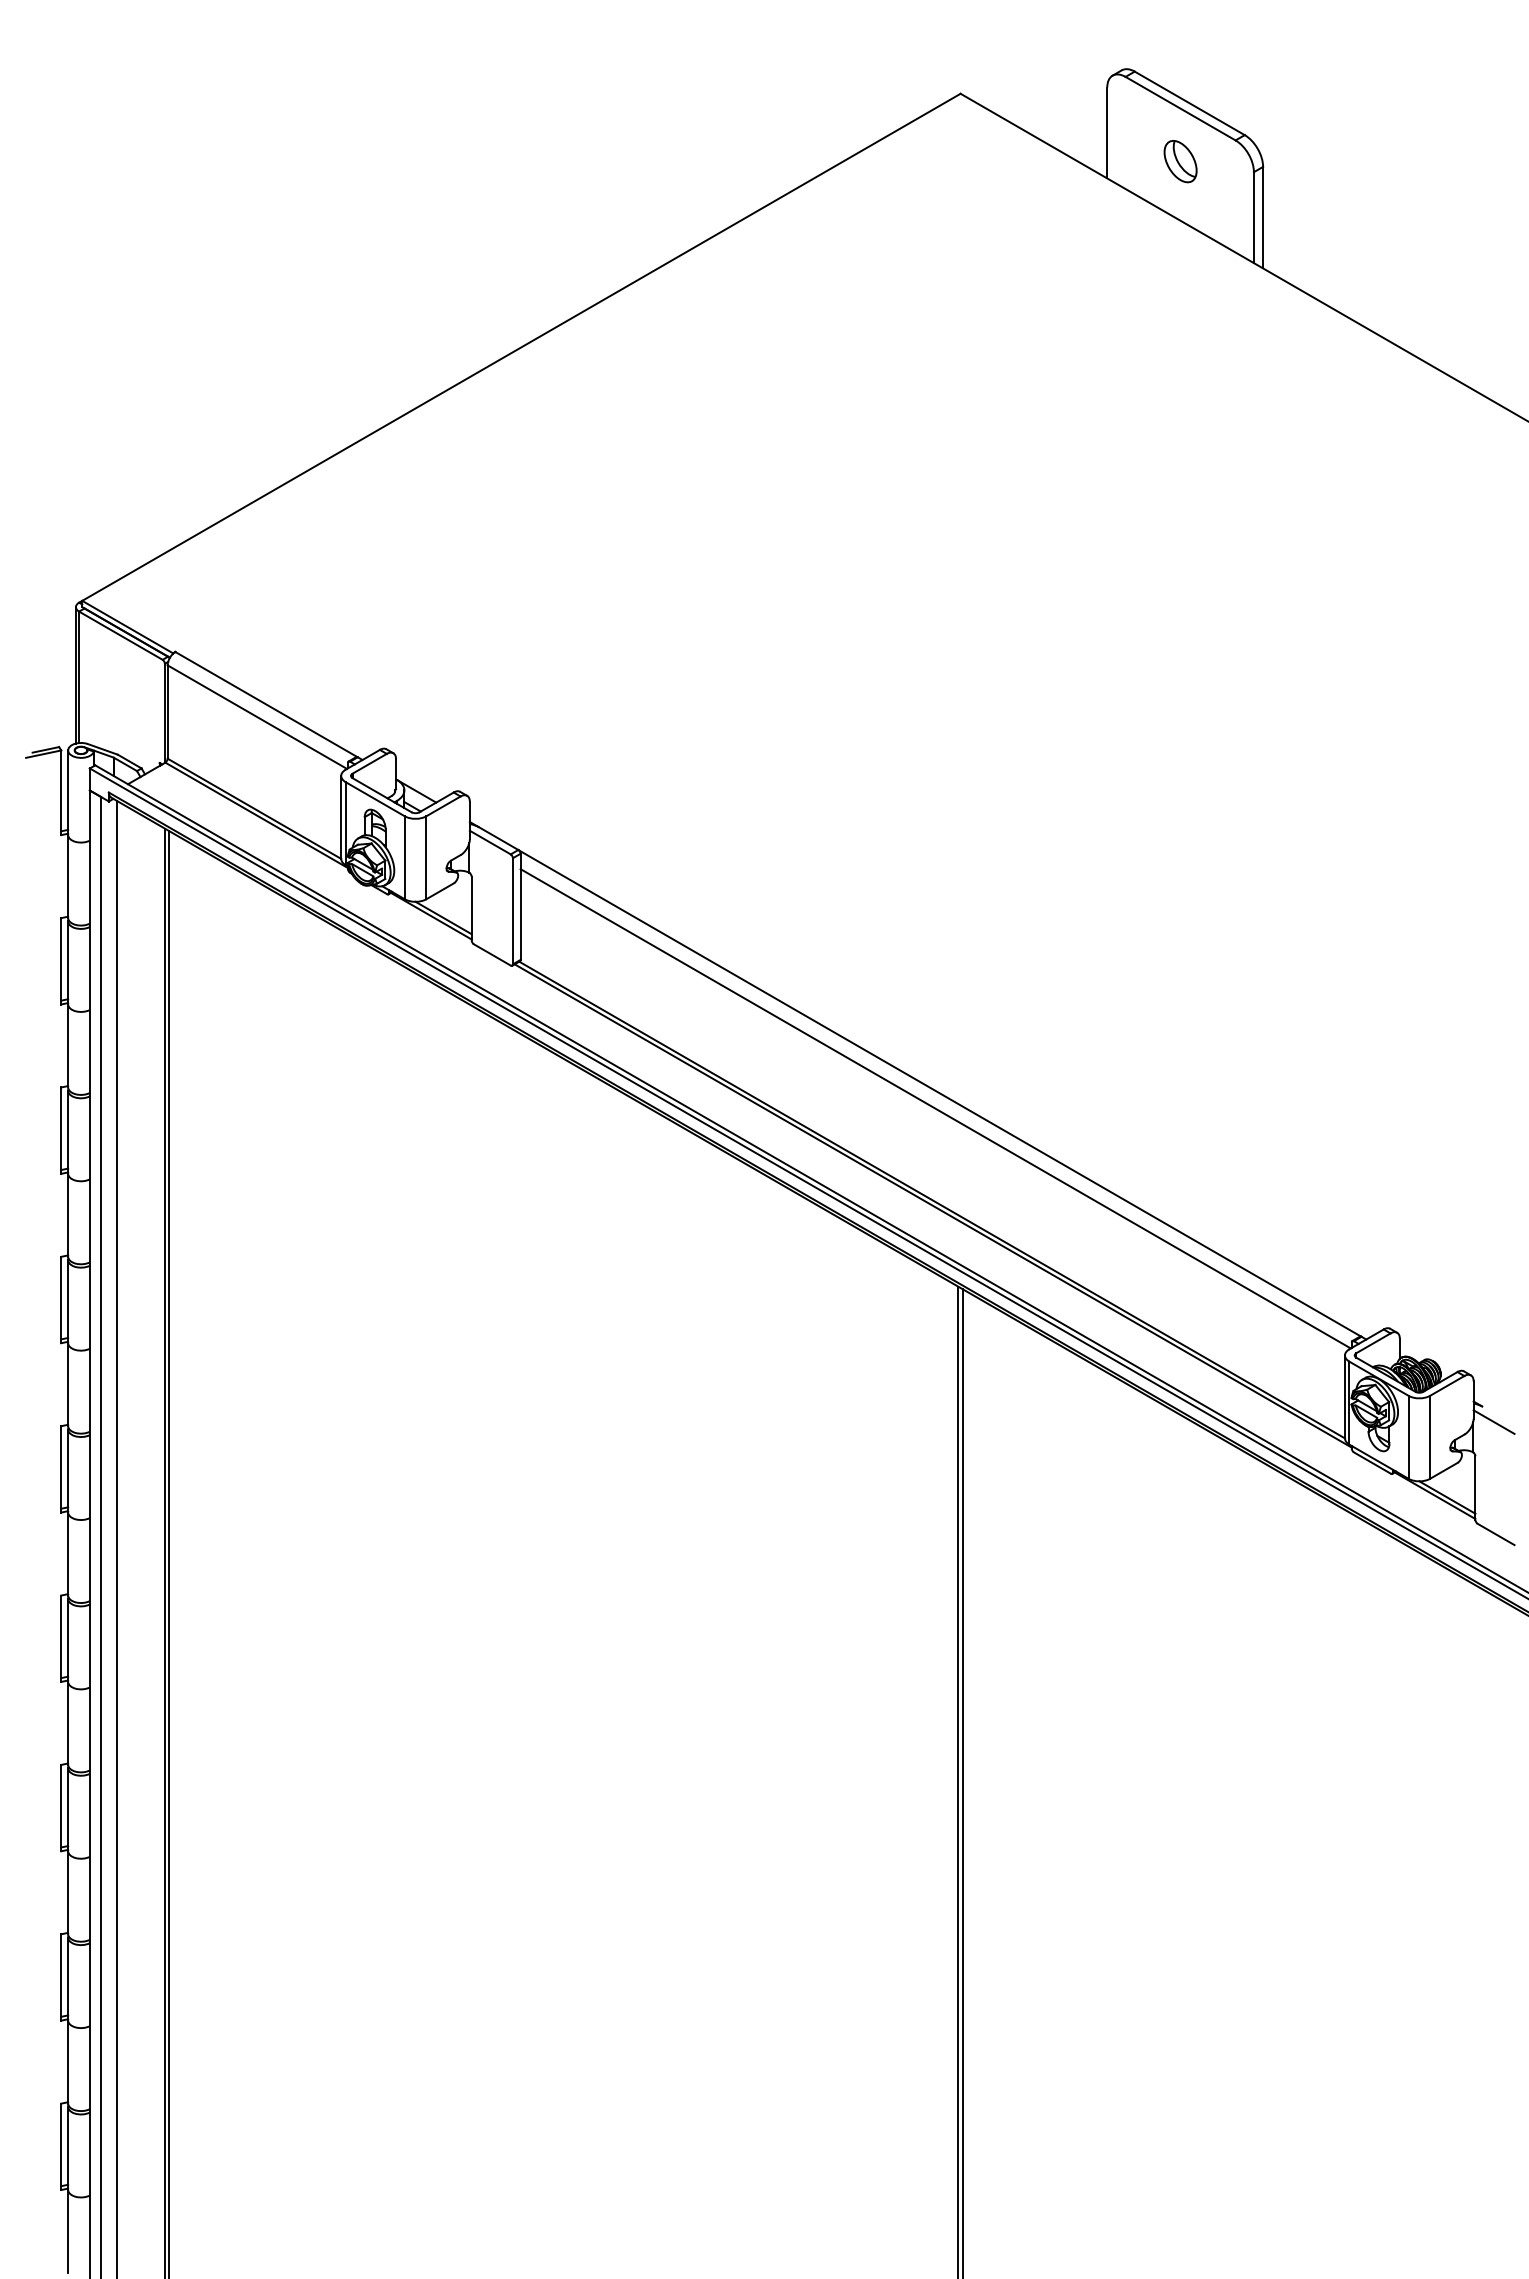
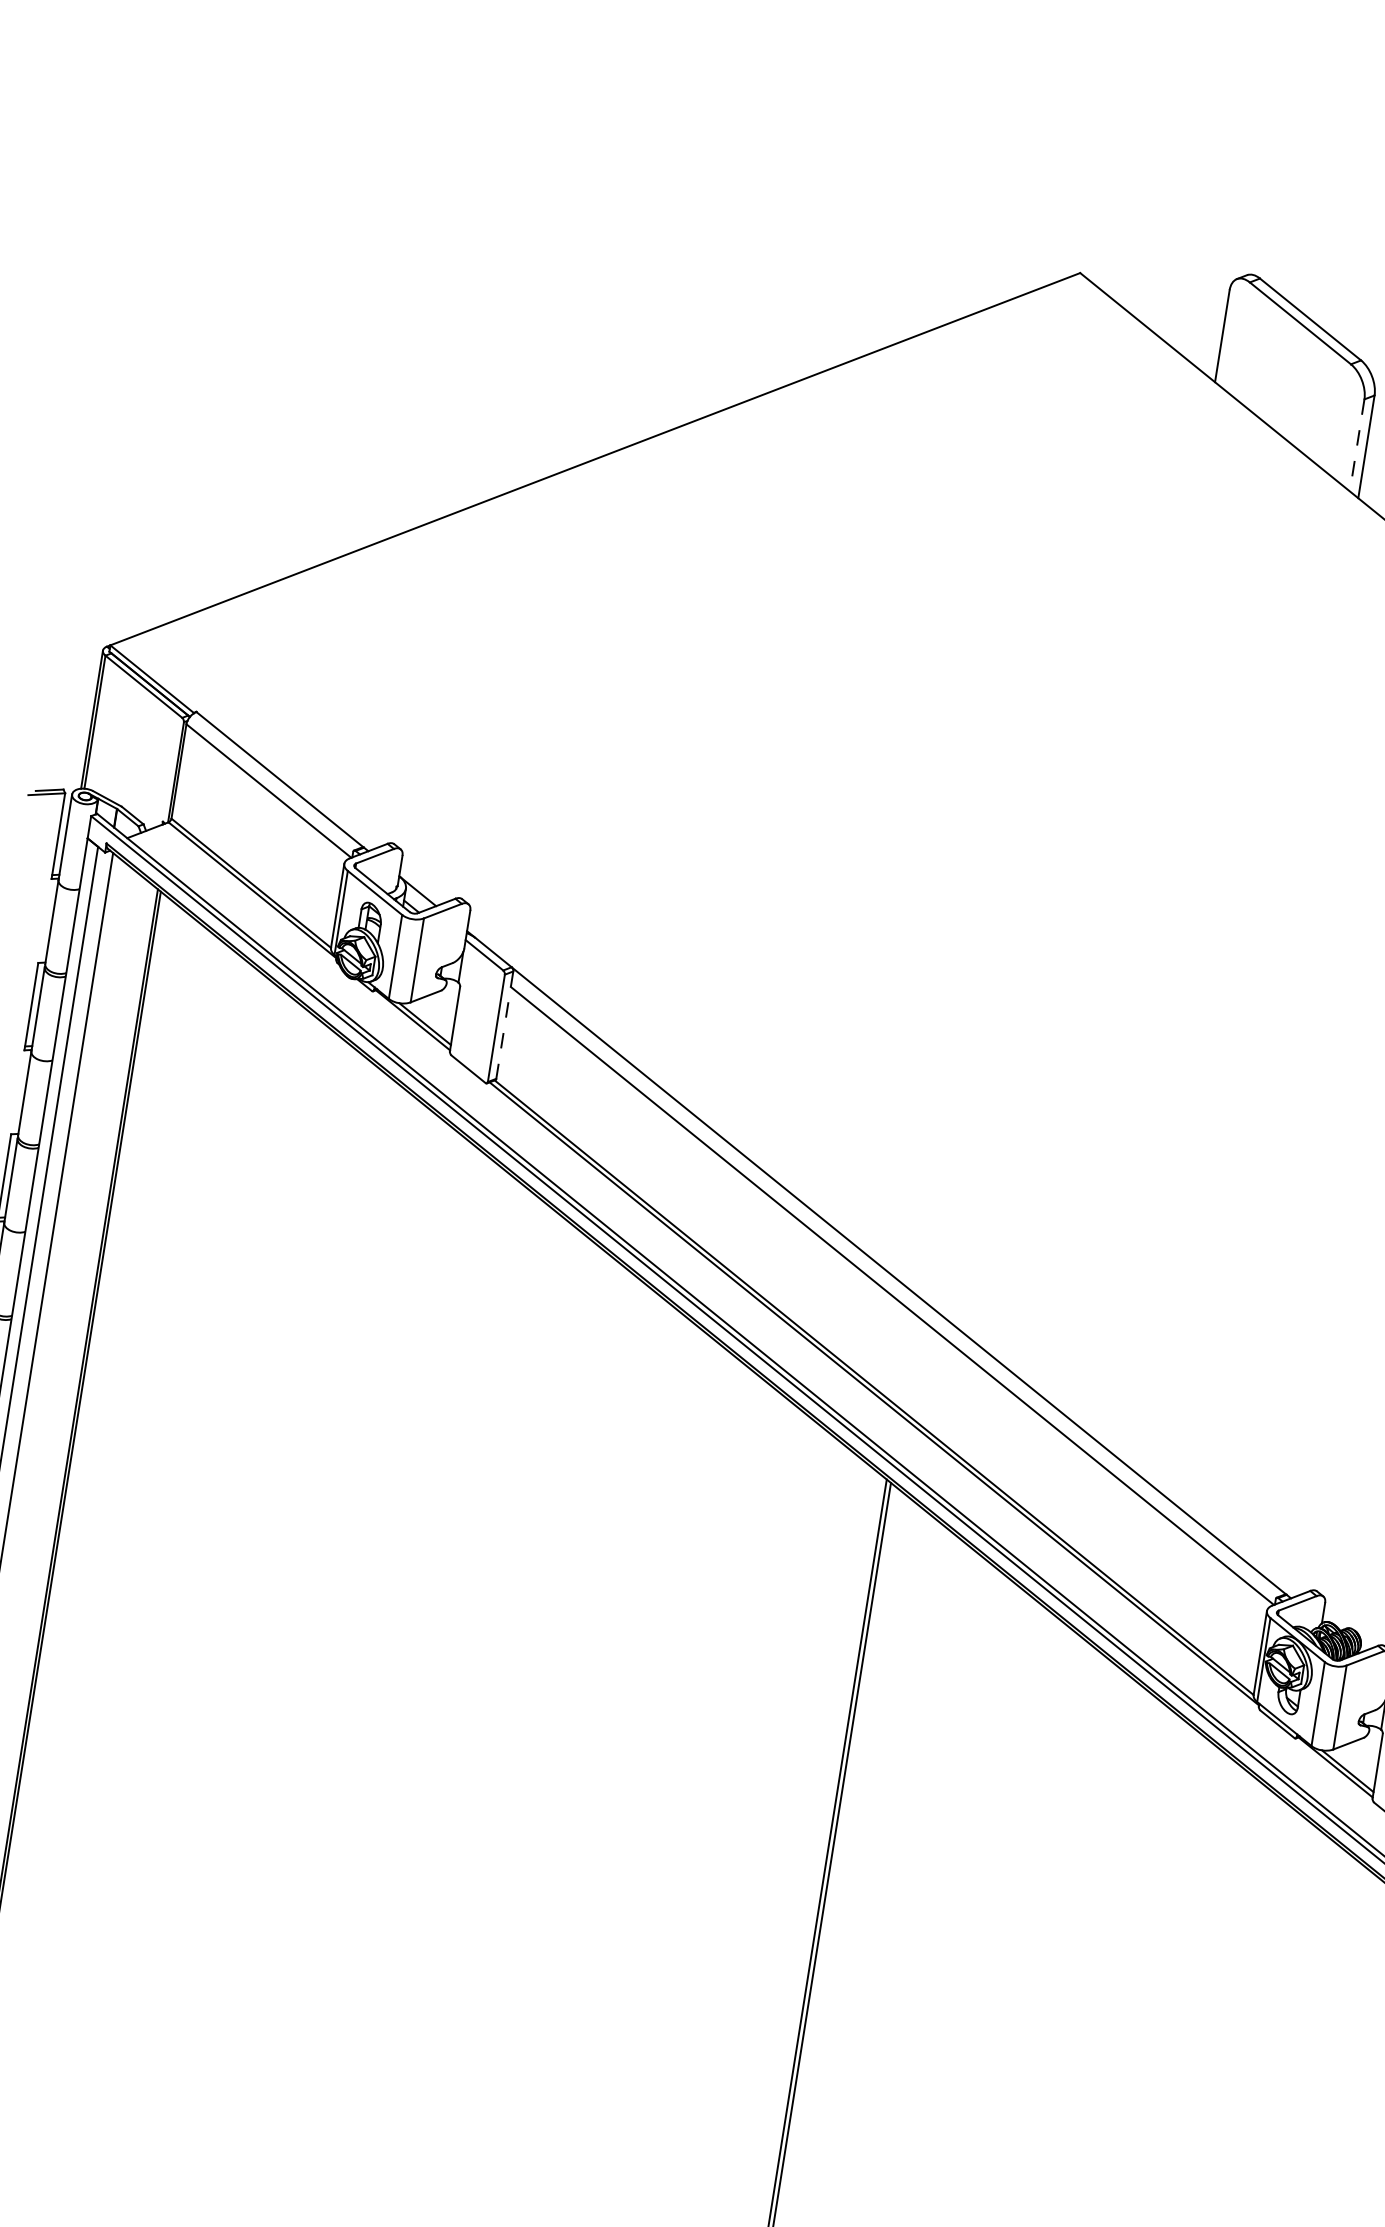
part: (1180, 161) -> (1291, 376), removed
line: (1253, 218) -> (1356, 446), solid -> dashed
line: (520, 907) -> (504, 1025), solid -> dashed

